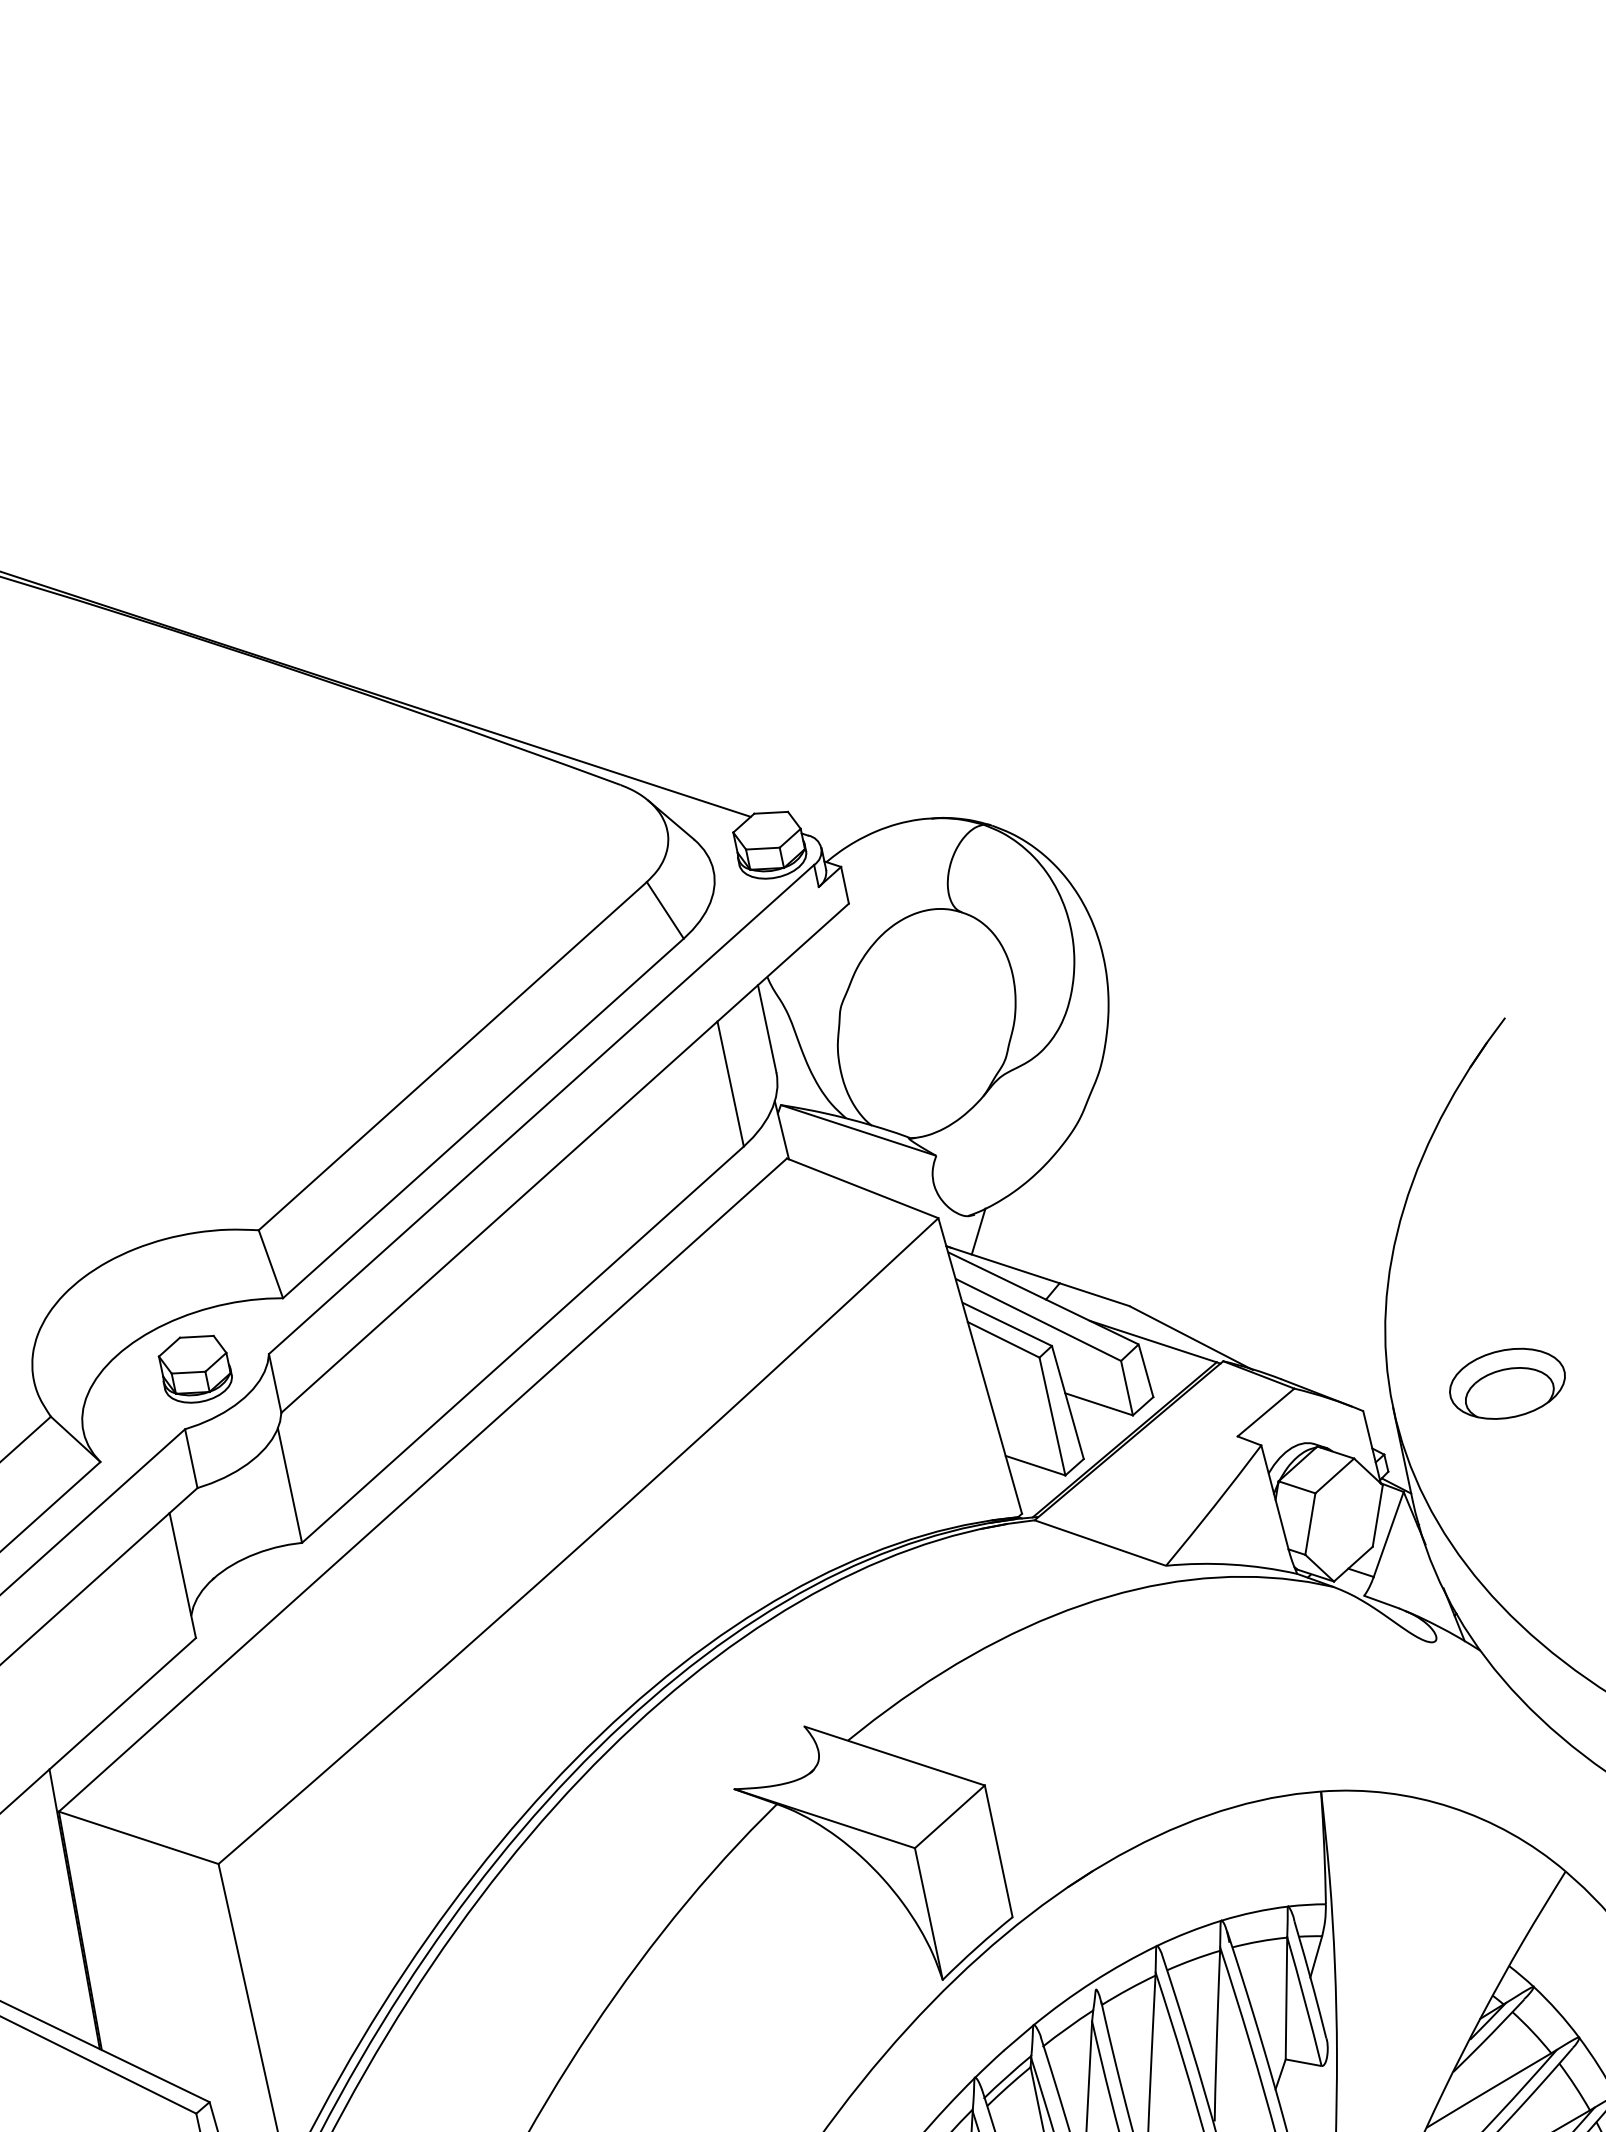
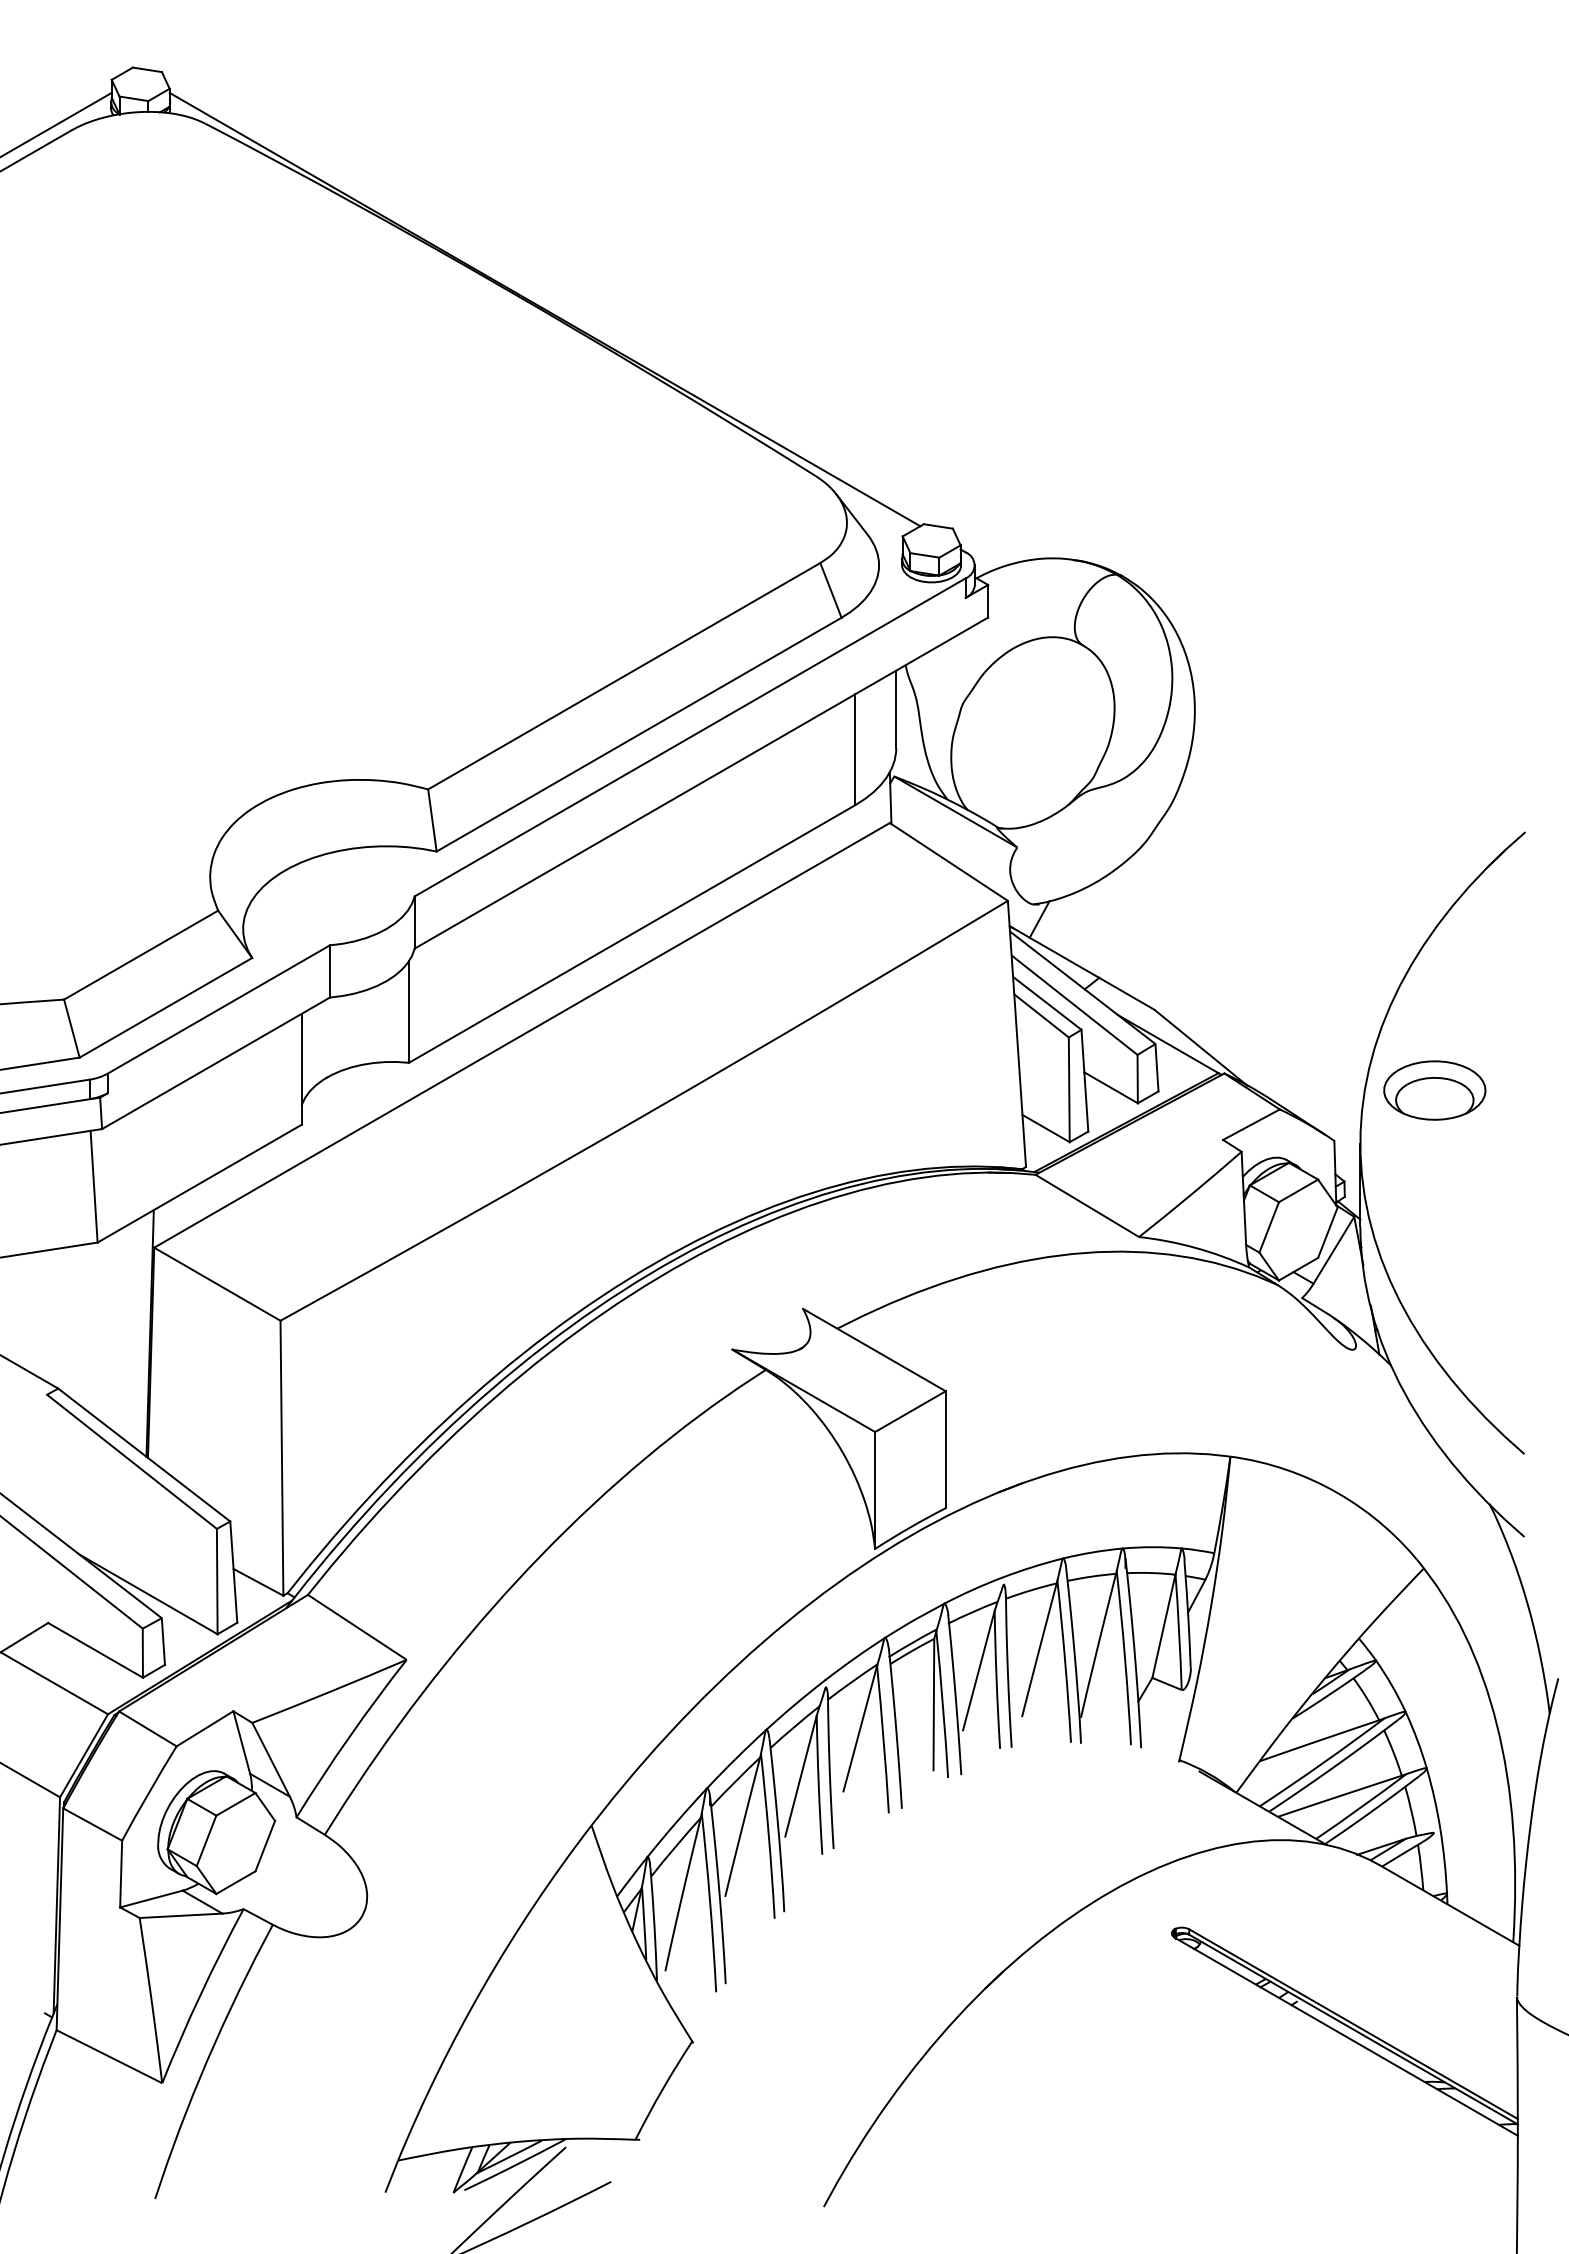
part: (195, 1368) -> (349, 895), removed
part: (1507, 1383) -> (1434, 1090), moved

